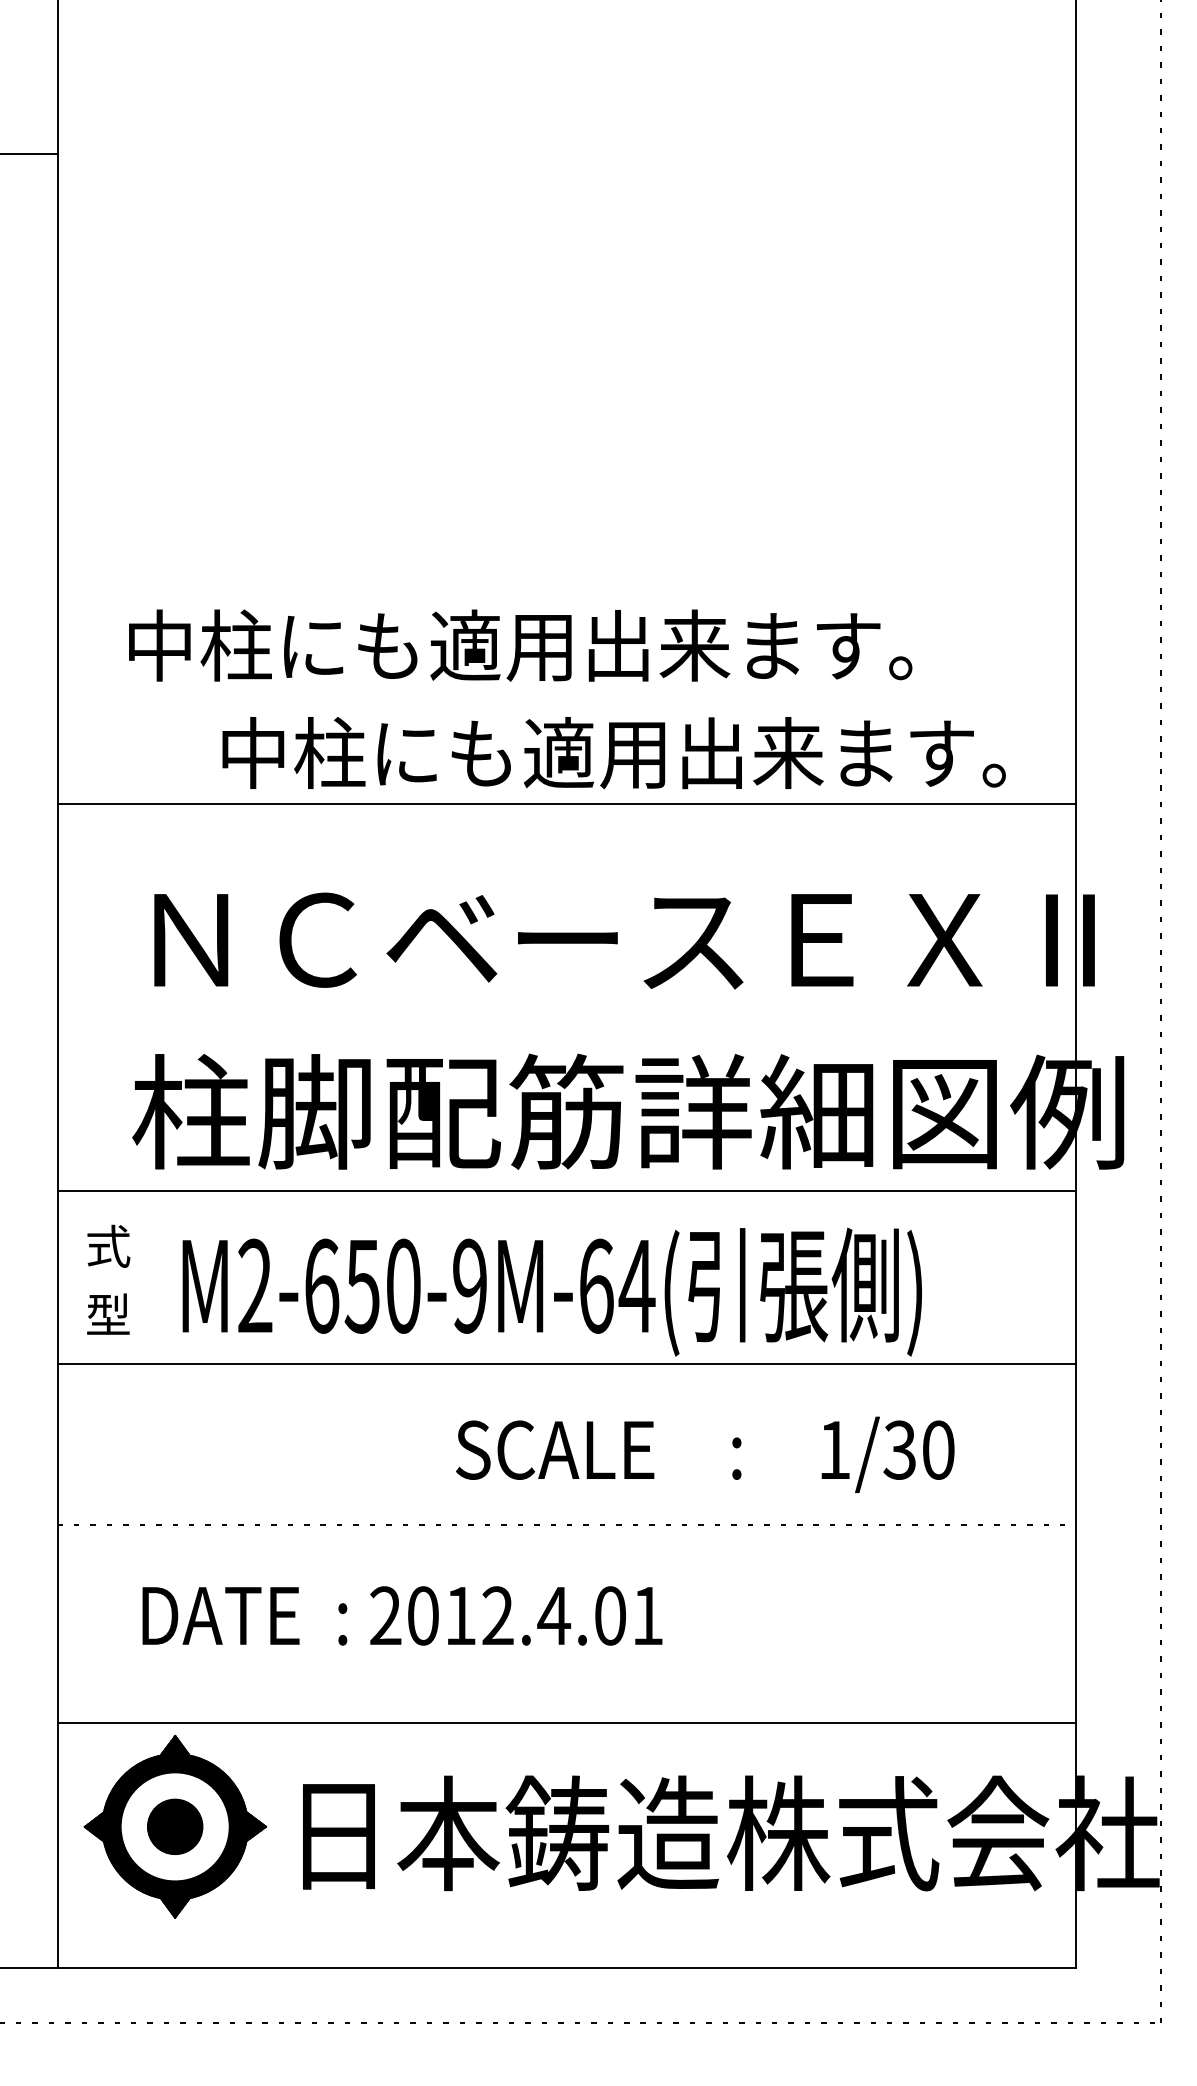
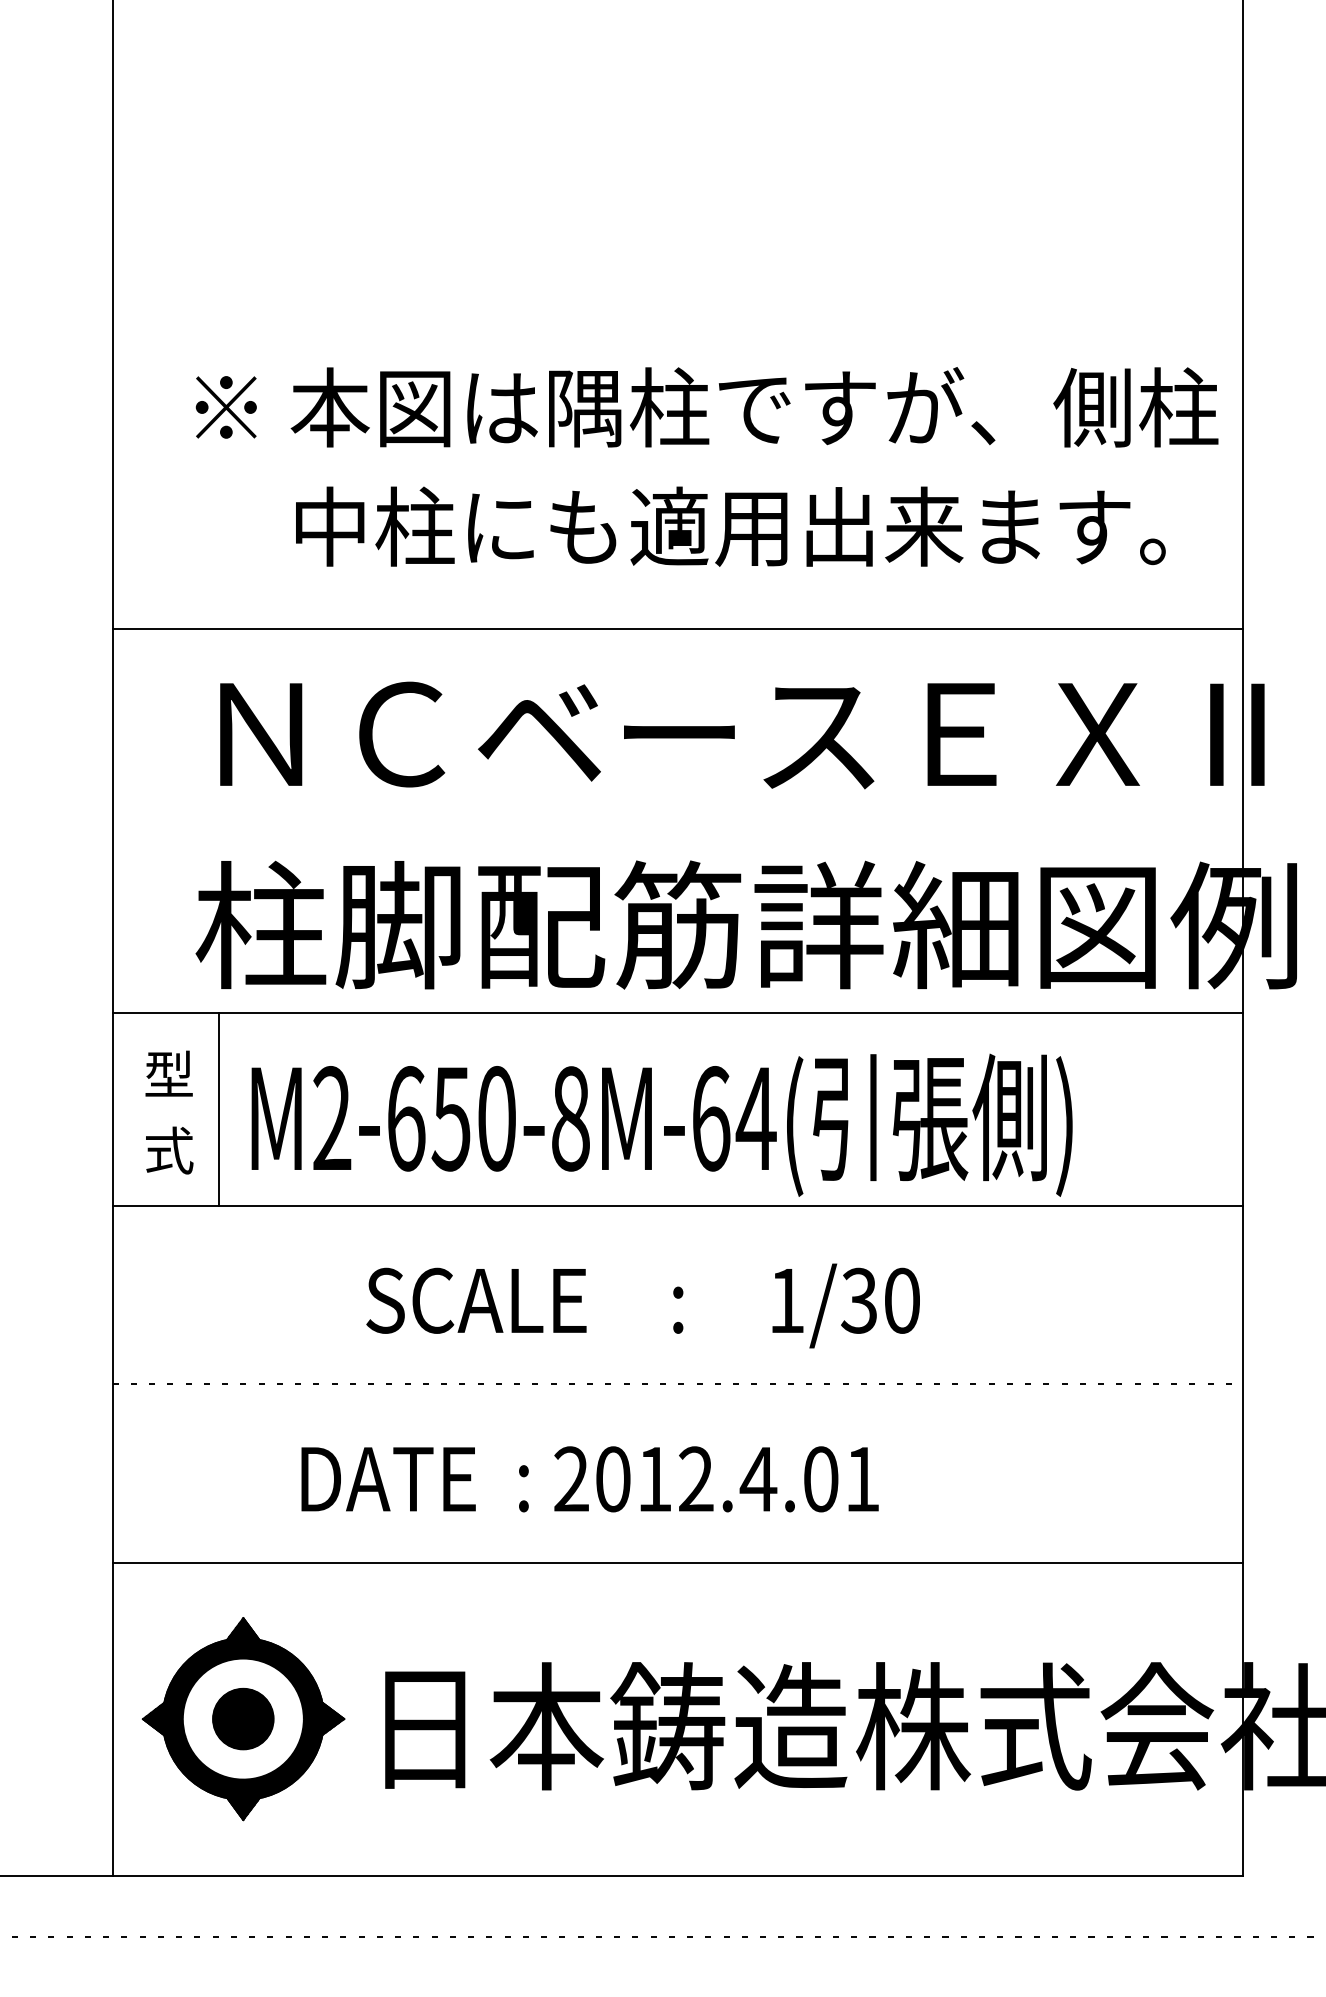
text: (591, 645) -> (705, 407), 中柱にも適用出来ます。 -> ※ 本図は隅柱ですが、側柱
line: (566, 804) -> (677, 629), moved
text: (108, 1245) -> (169, 1073), 式 -> 型
line: (153, 1277) -> (219, 1109), added
text: (470, 1285) -> (571, 1117), M2-650-9M-64( -> M2-650-8M-64(
text: (108, 1314) -> (169, 1150), 型 -> 式
text: (705, 1454) -> (643, 1305), moved
text: (402, 1615) -> (590, 1478), moved
line: (566, 1722) -> (677, 1562), moved

